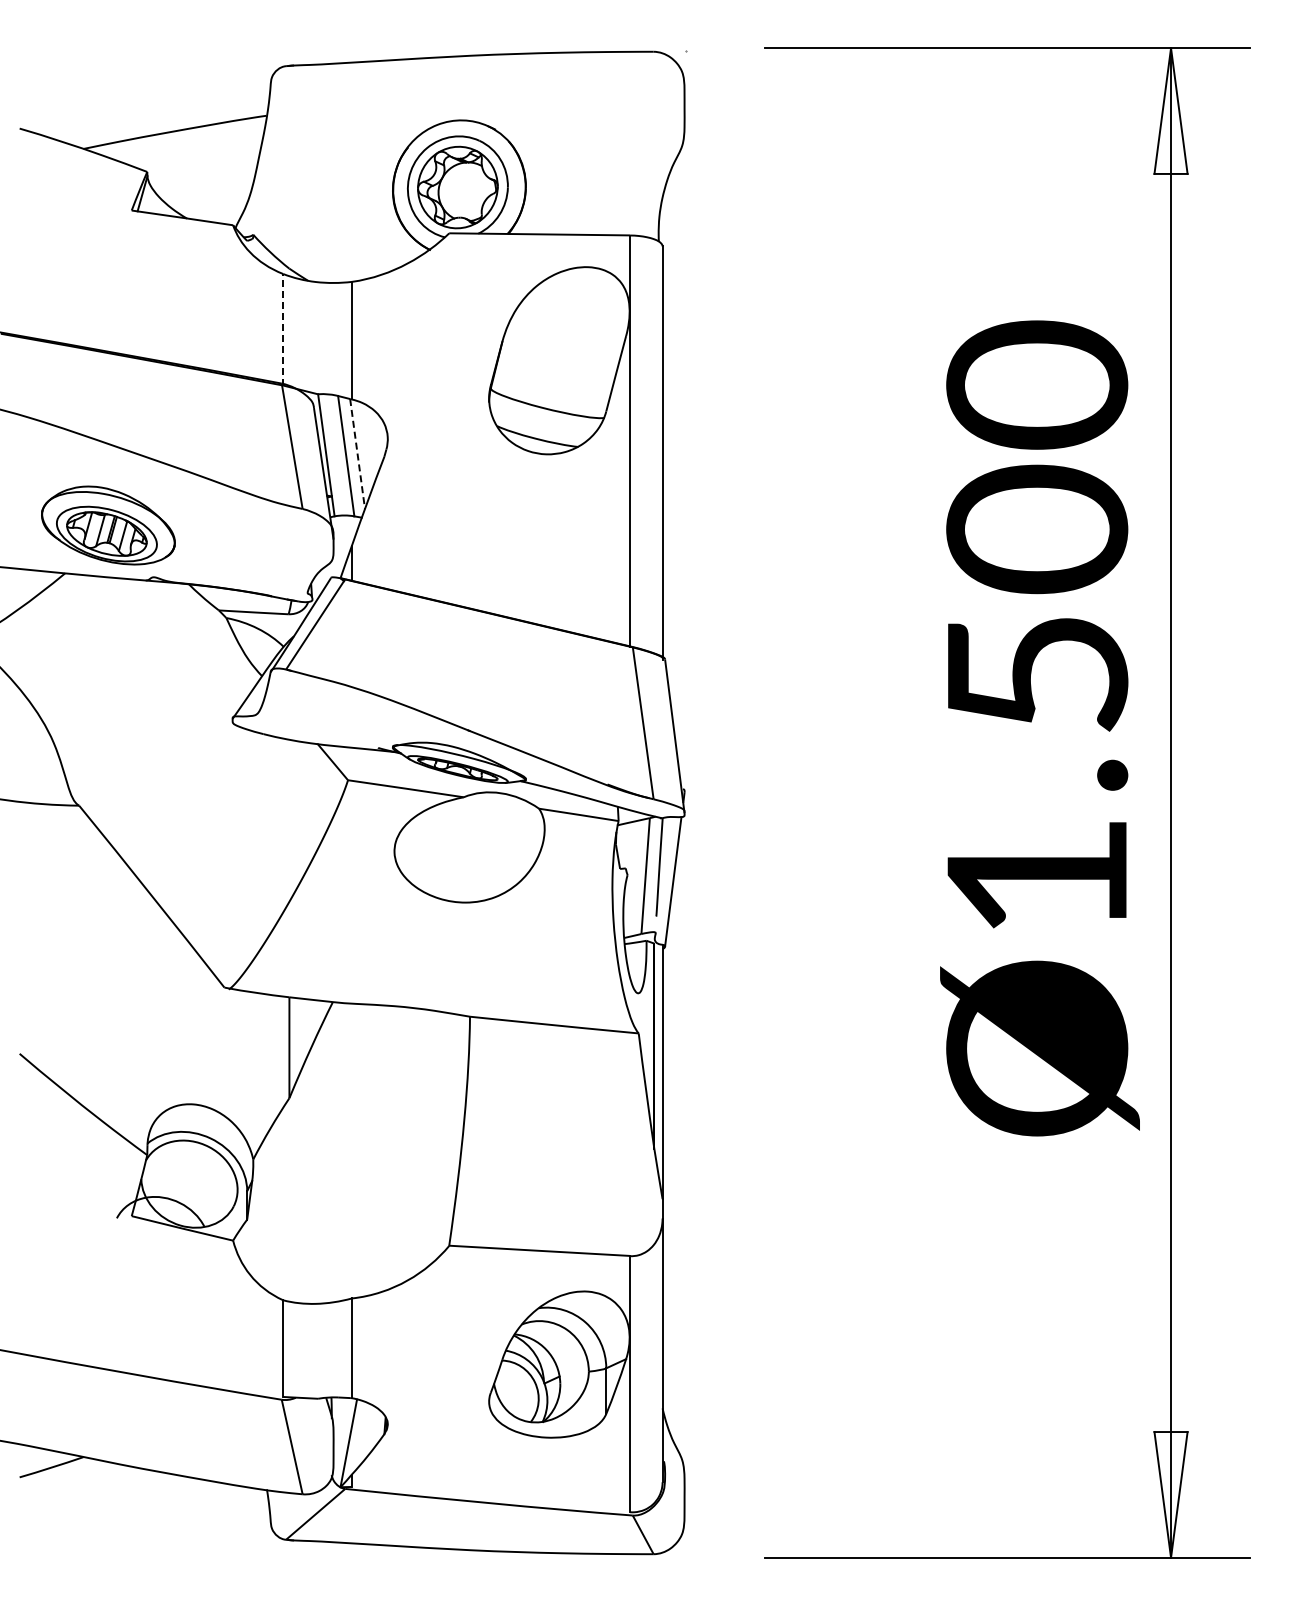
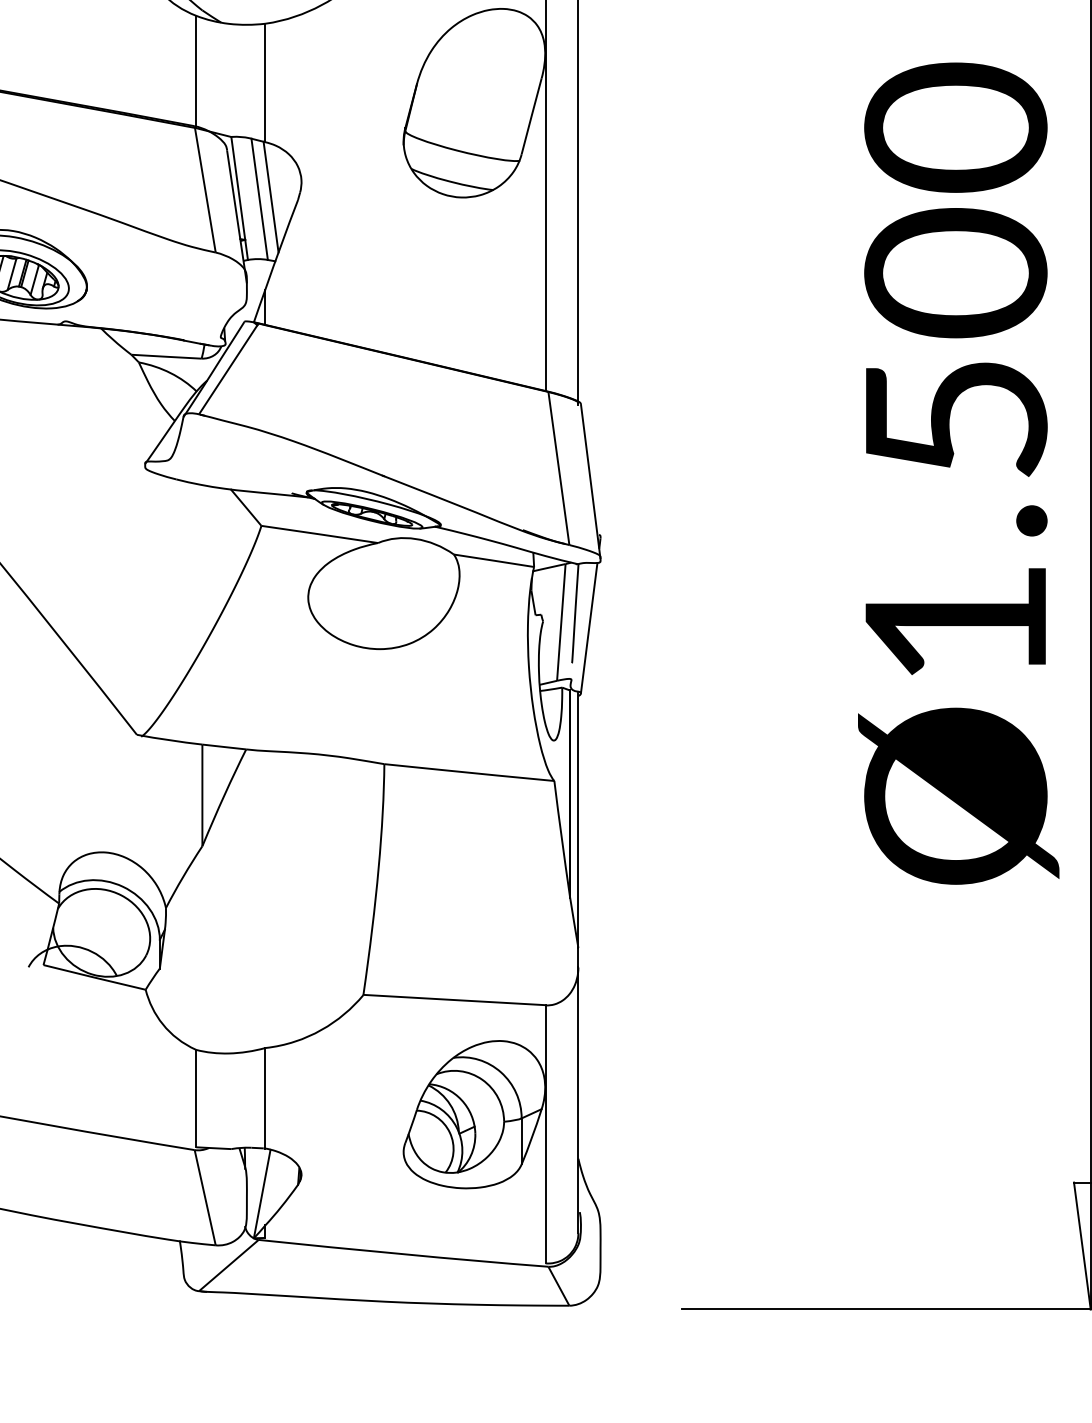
line: (283, 329) -> (196, 71), dashed -> solid
line: (357, 454) -> (270, 197), dashed -> solid

